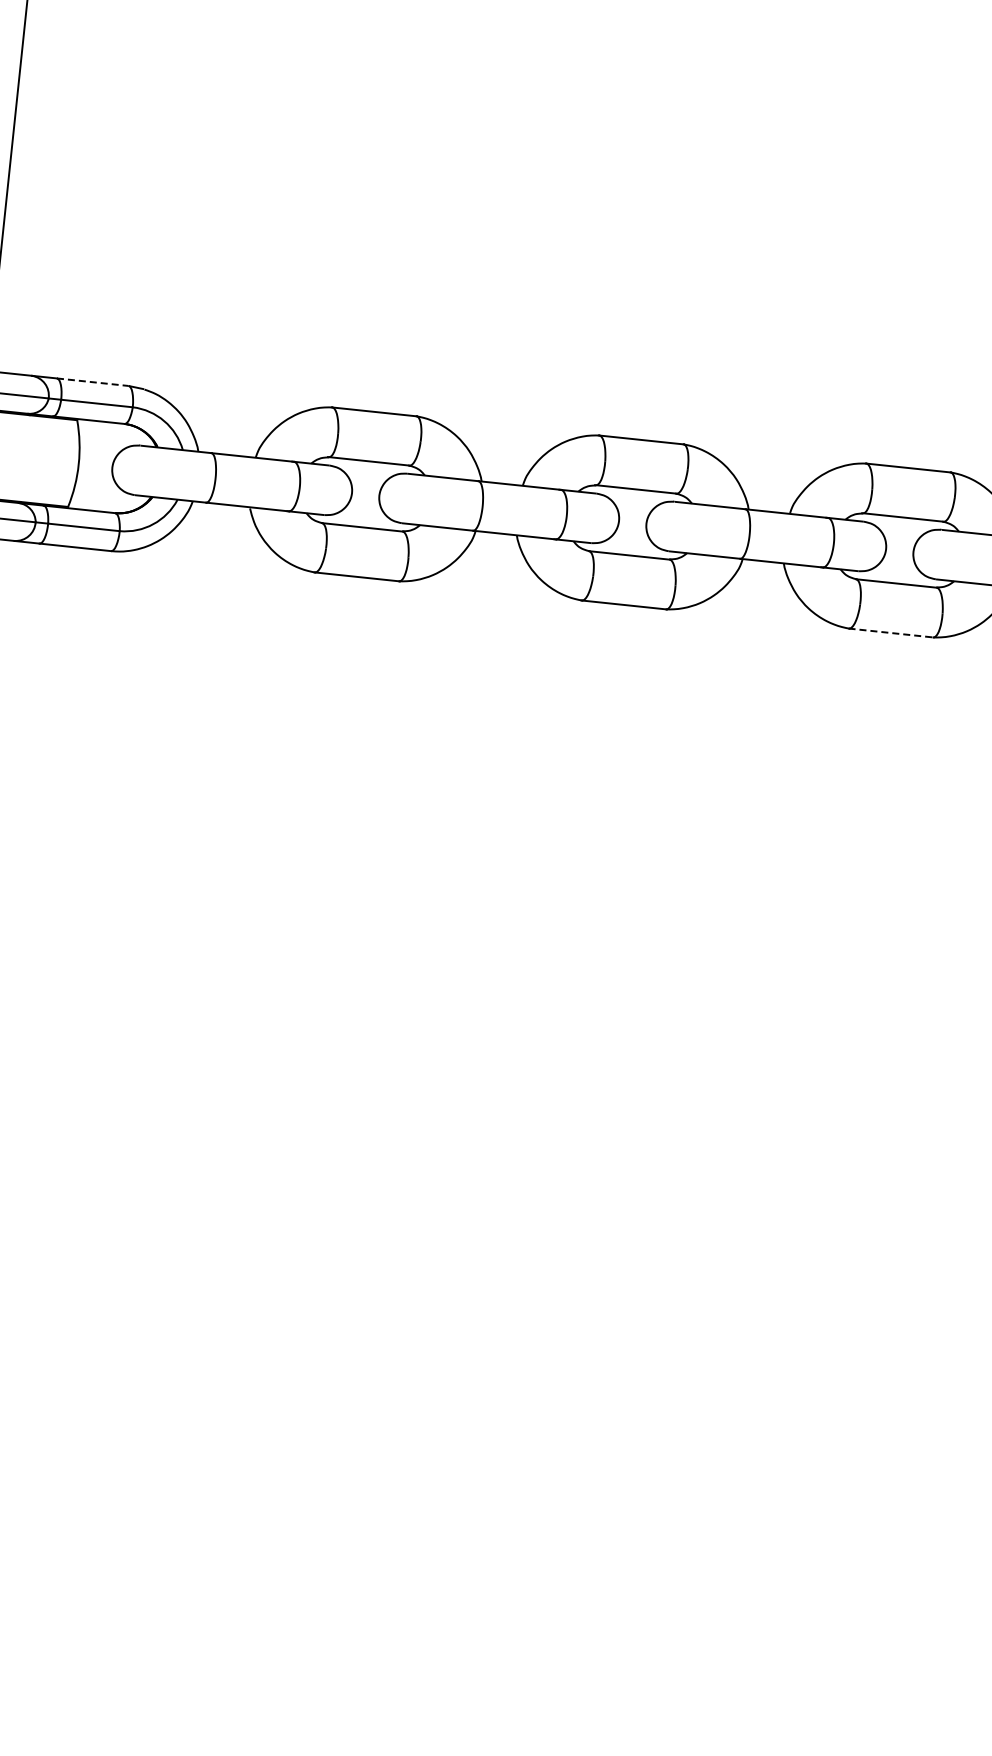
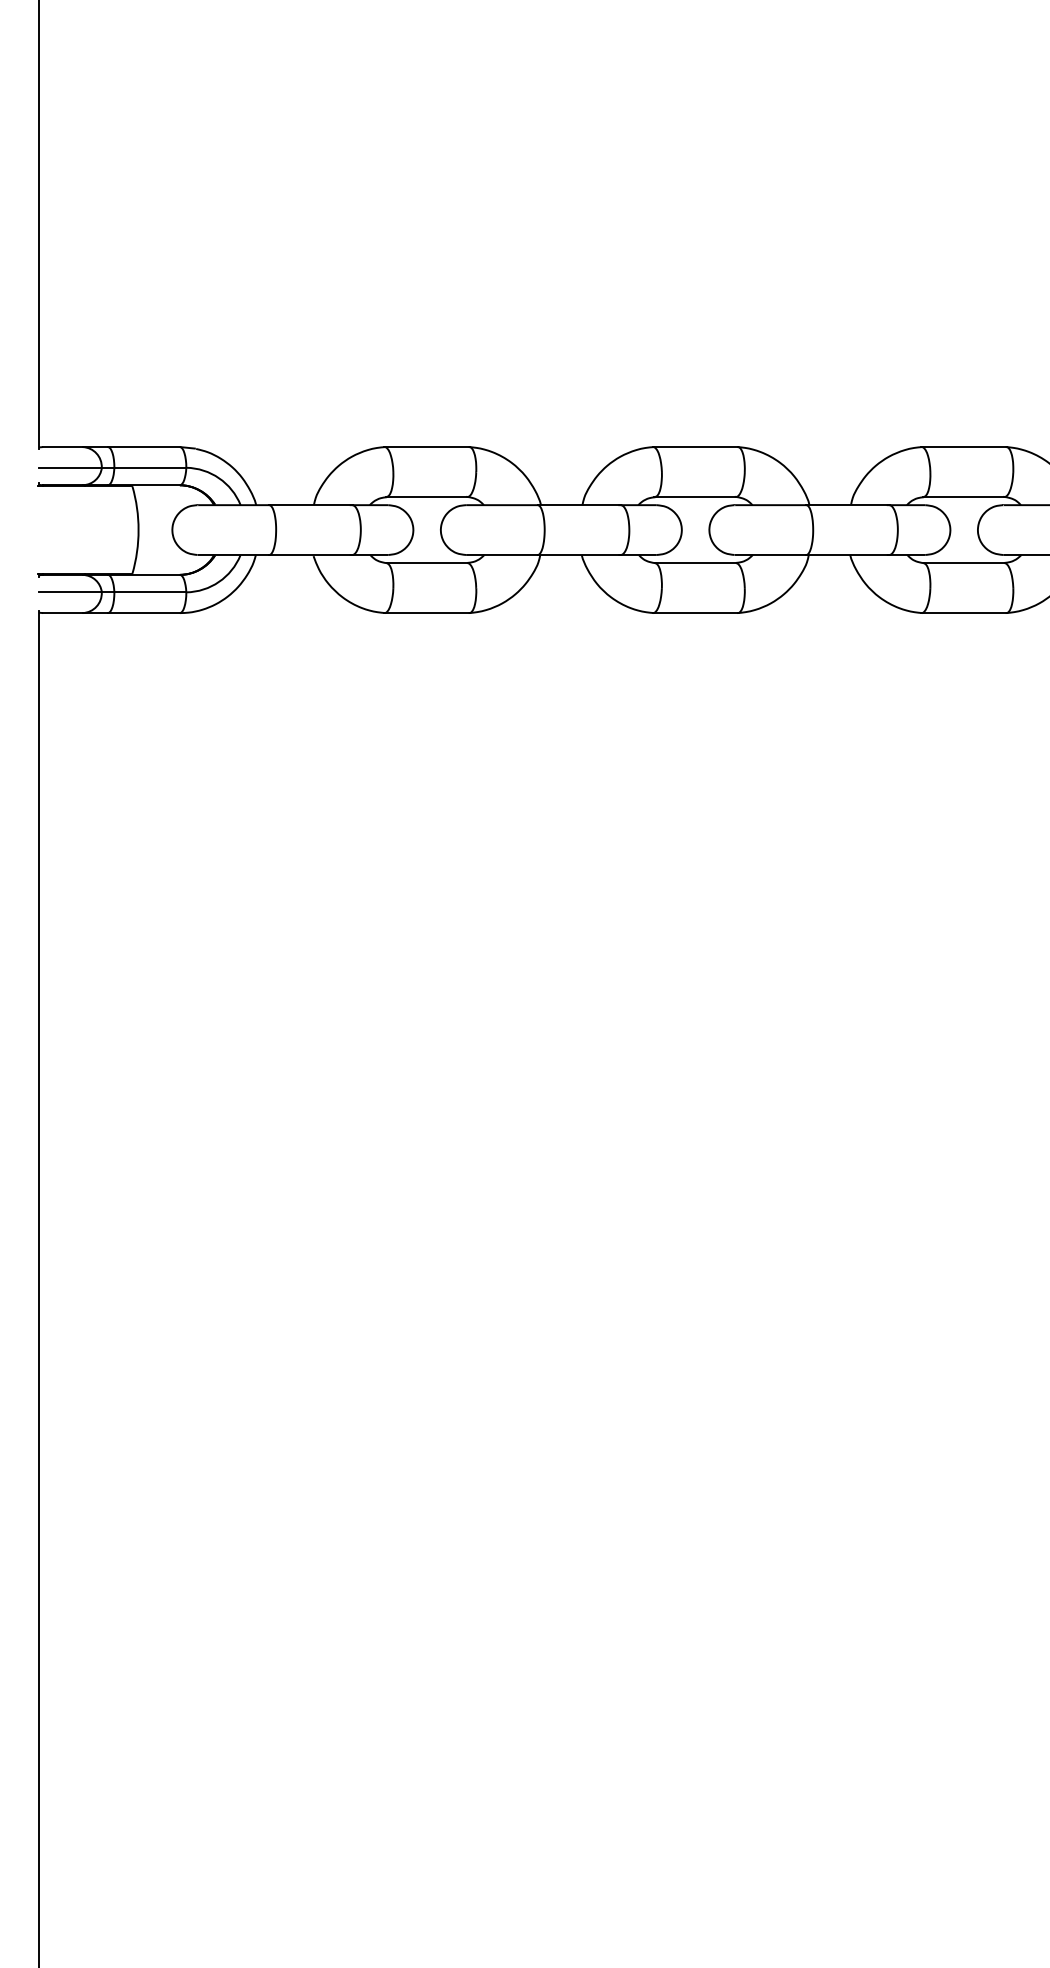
line: (92, 382) -> (143, 447), dashed -> solid
line: (891, 633) -> (964, 613), dashed -> solid

